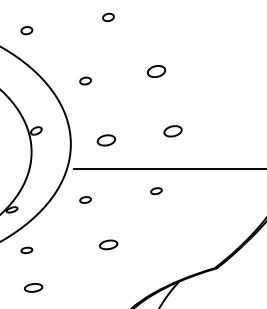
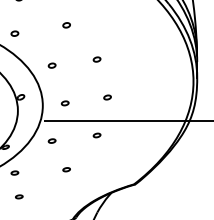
part: (155, 71) -> (96, 59), size x0.62
part: (172, 131) -> (107, 97), size x0.62
part: (105, 140) -> (64, 103), size x0.62
part: (108, 244) -> (66, 169), size x0.62
part: (34, 287) -> (19, 196), size x0.62

